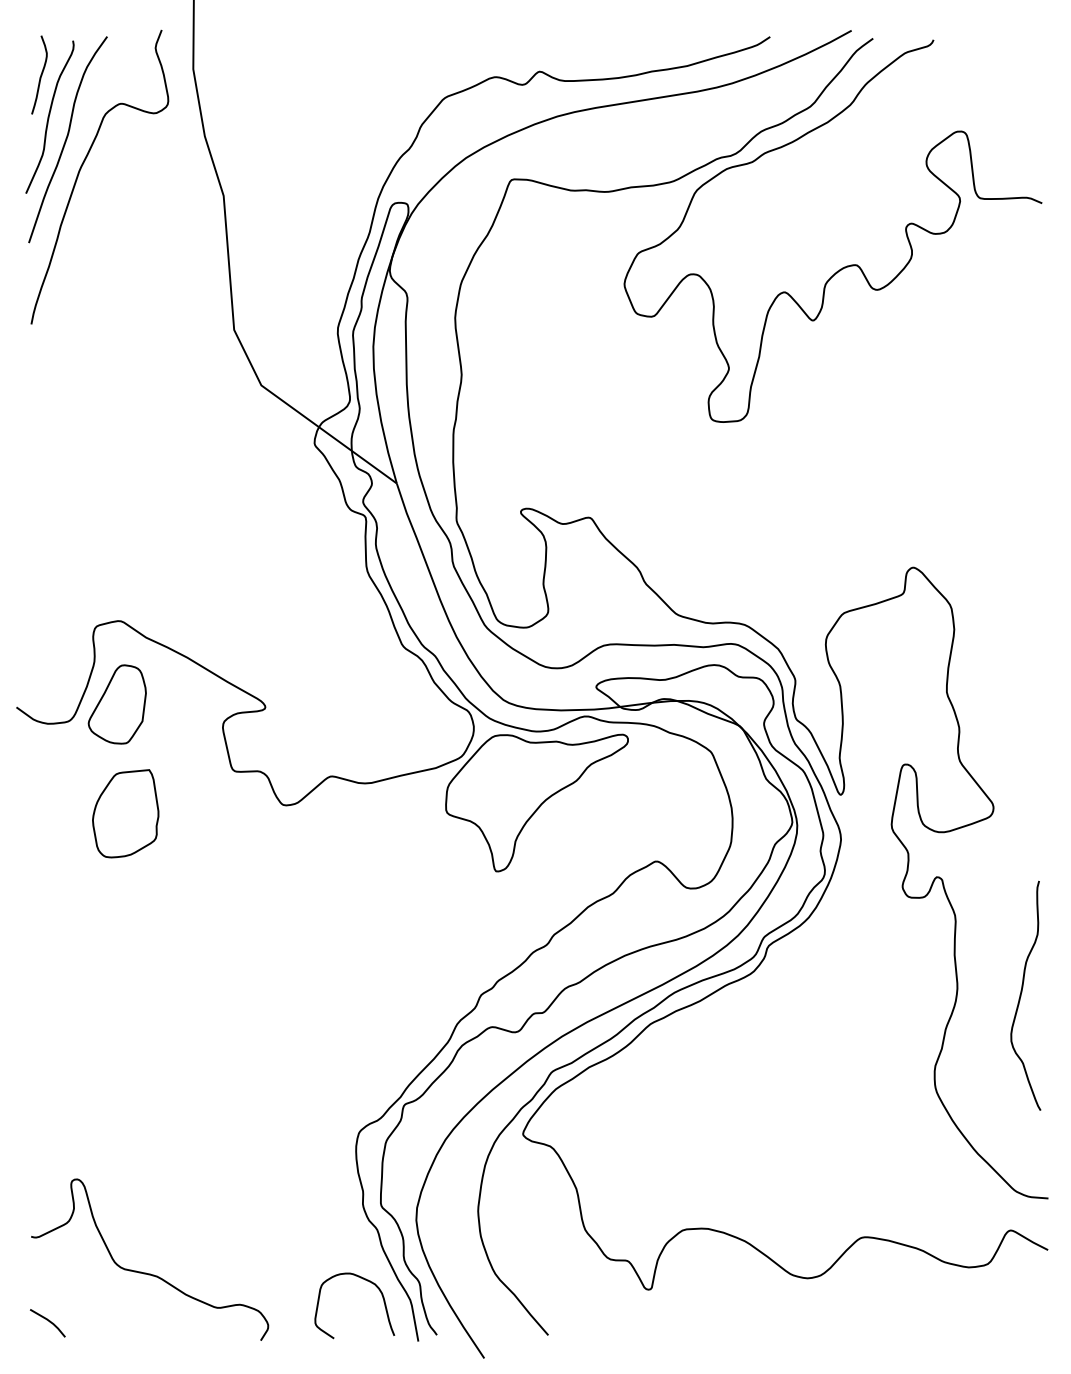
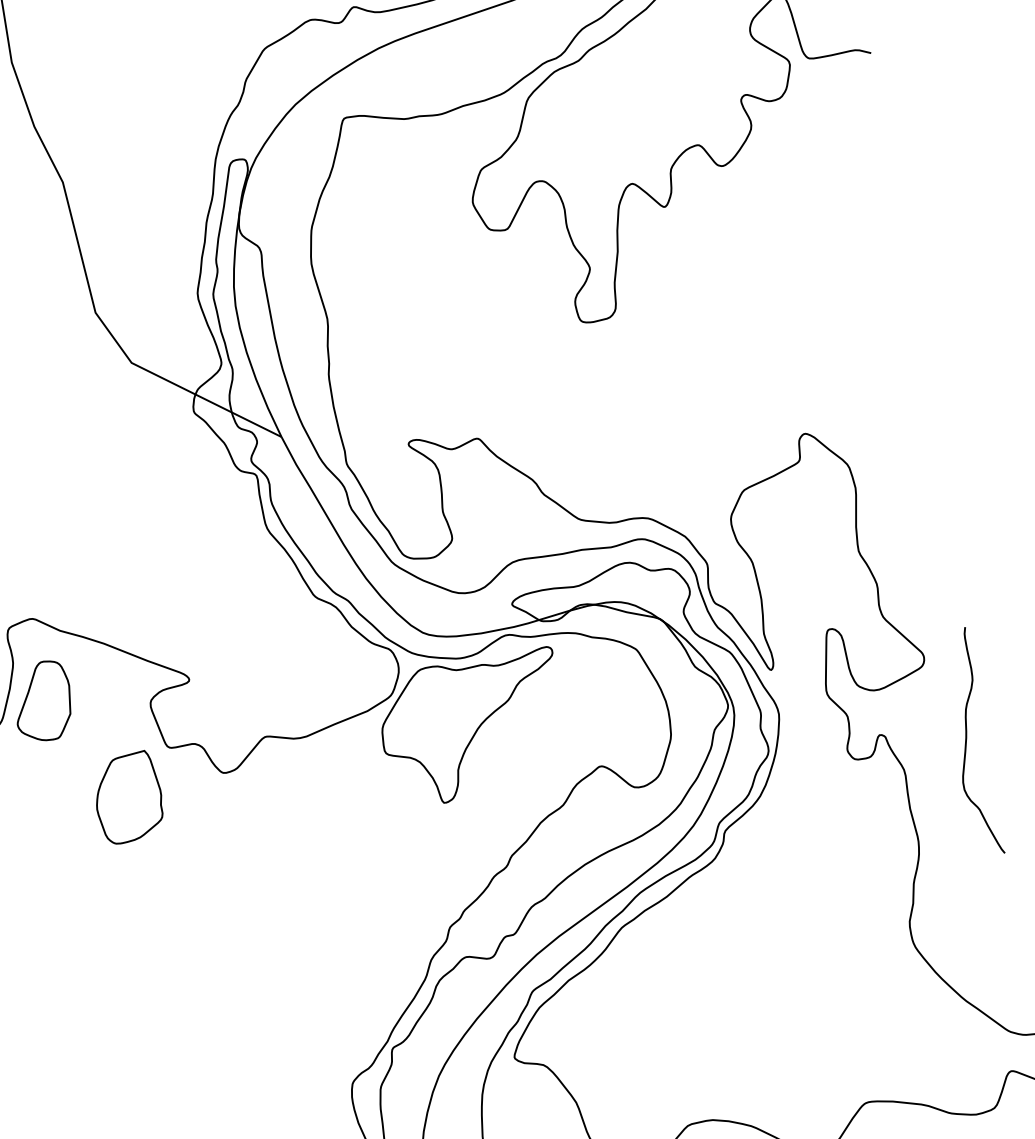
part: (125, 813) -> (128, 797), moved
curve: (1021, 995) -> (966, 743), moved

